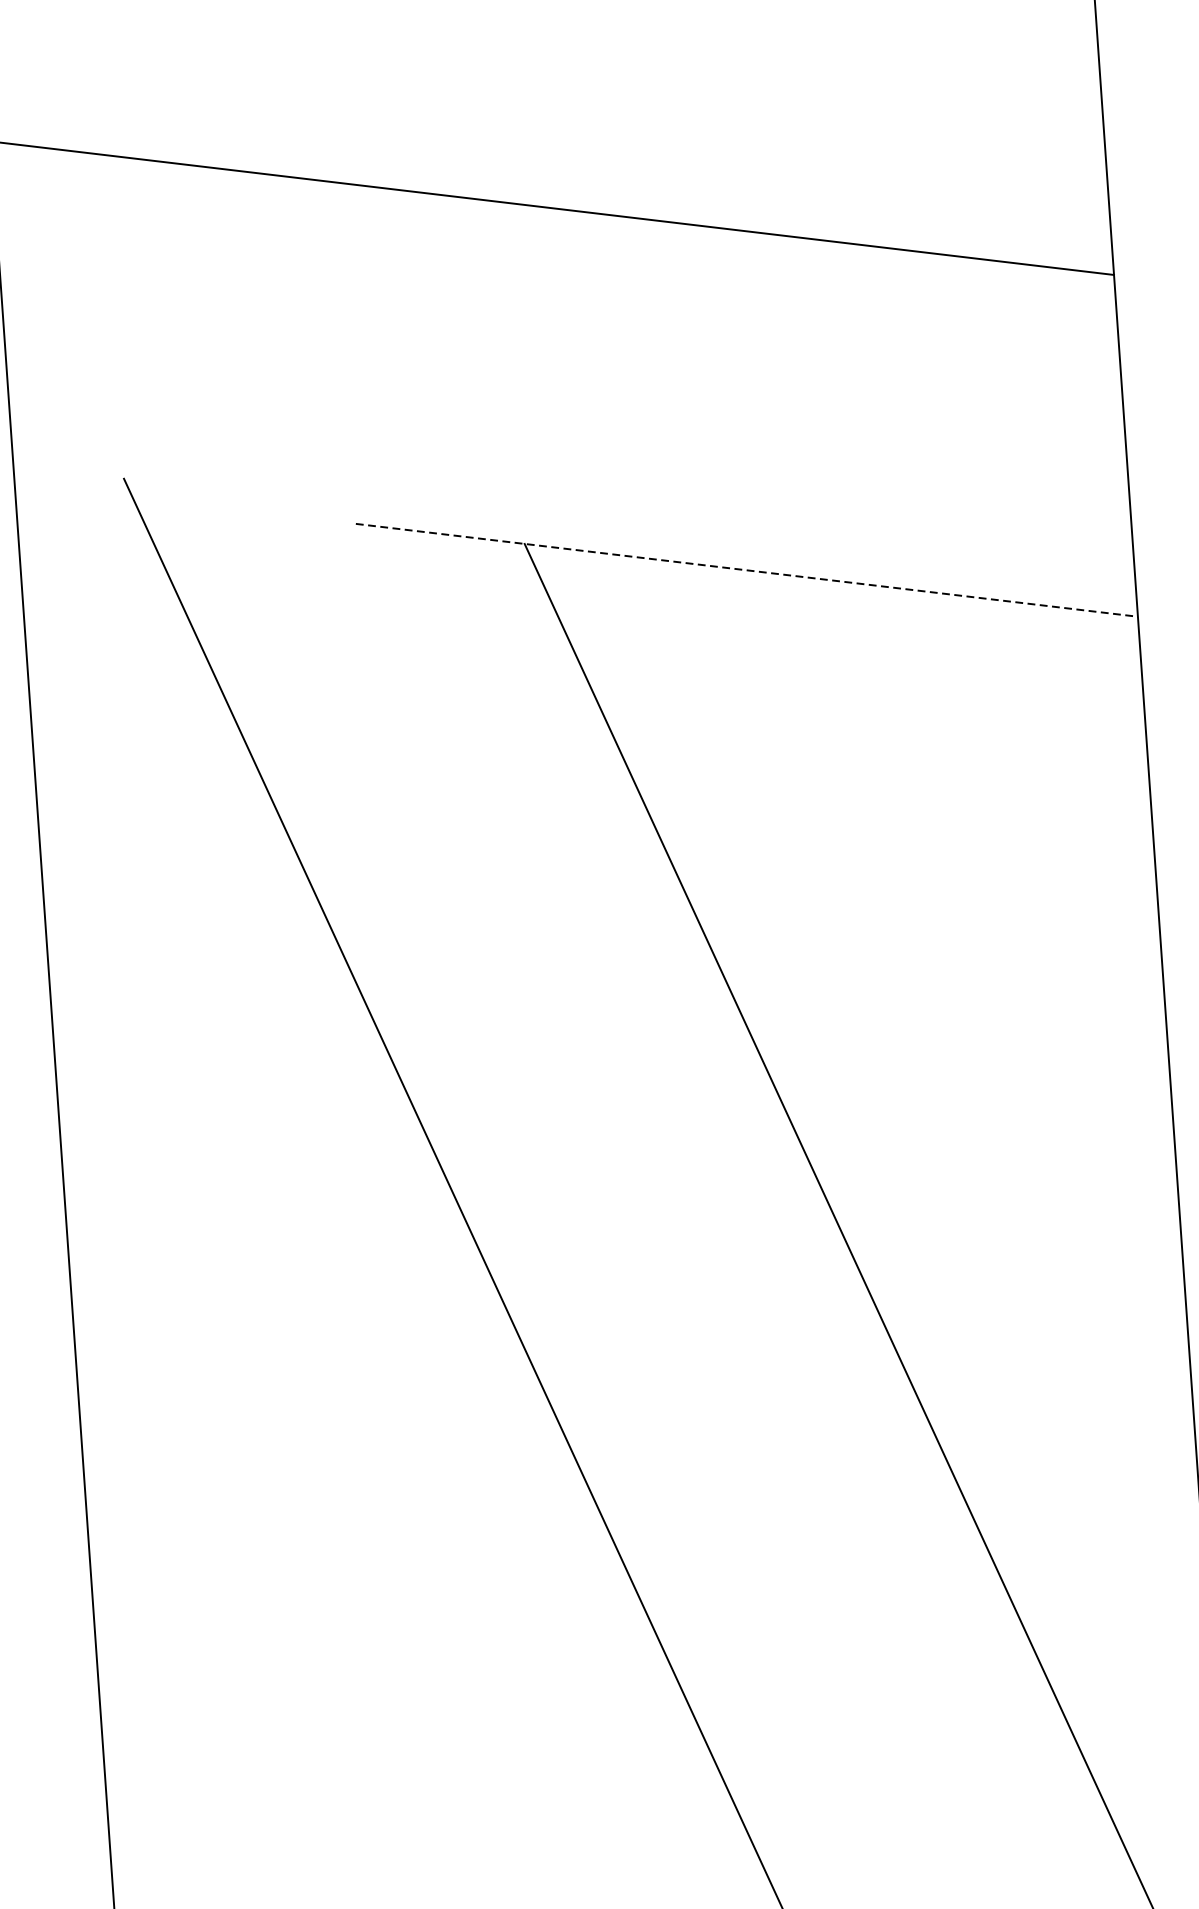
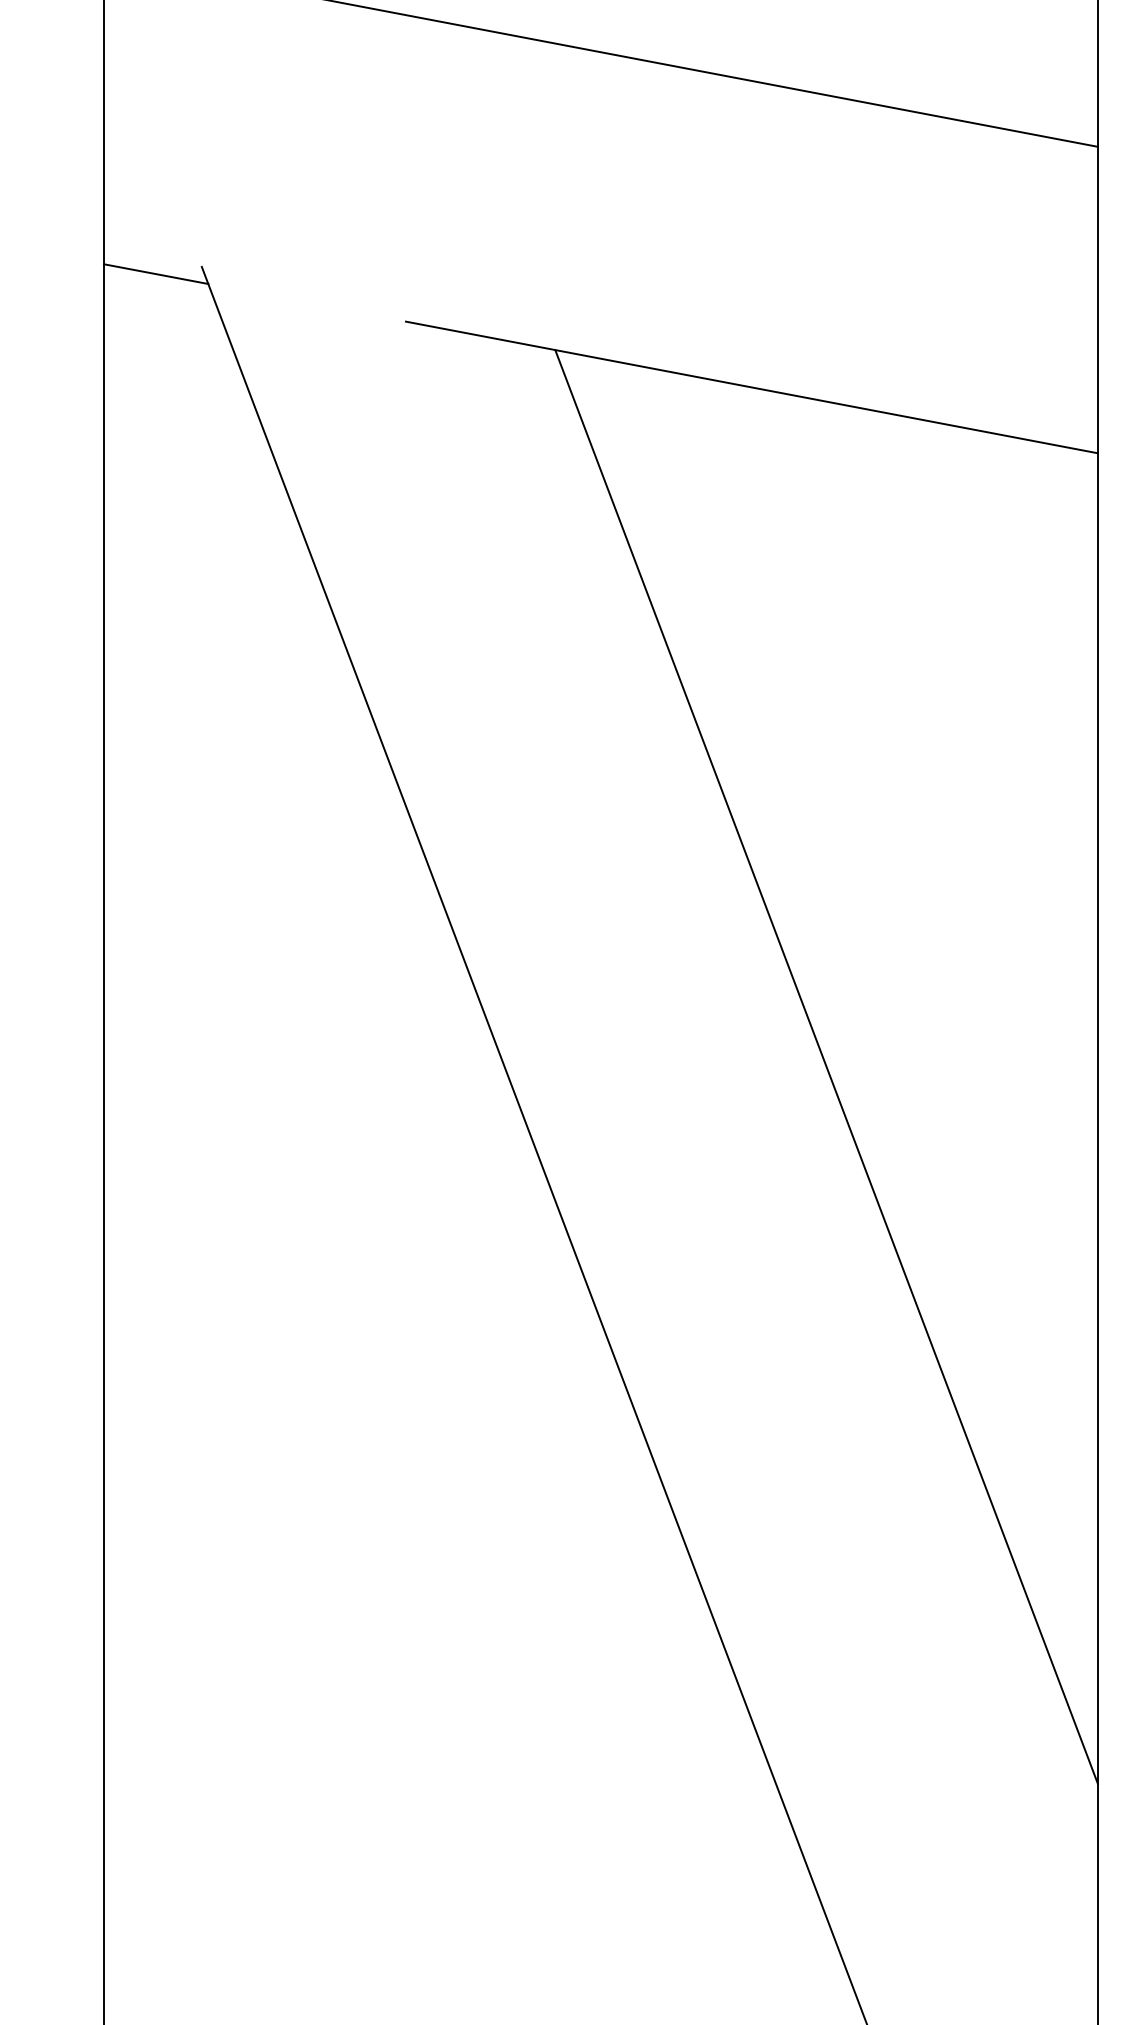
line: (74, 490) -> (156, 274), added
line: (747, 570) -> (752, 387), dashed -> solid

